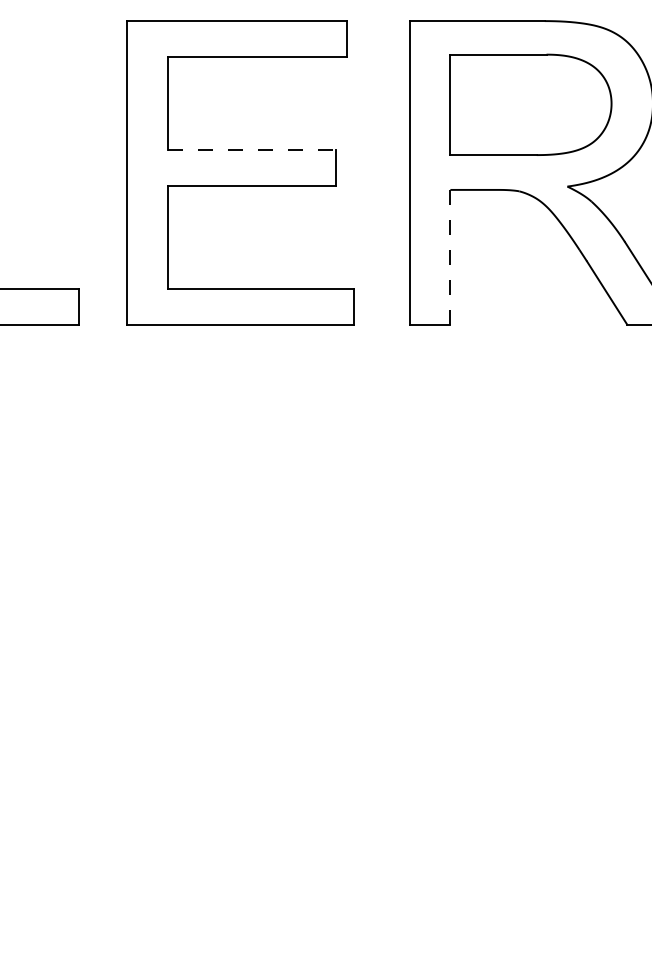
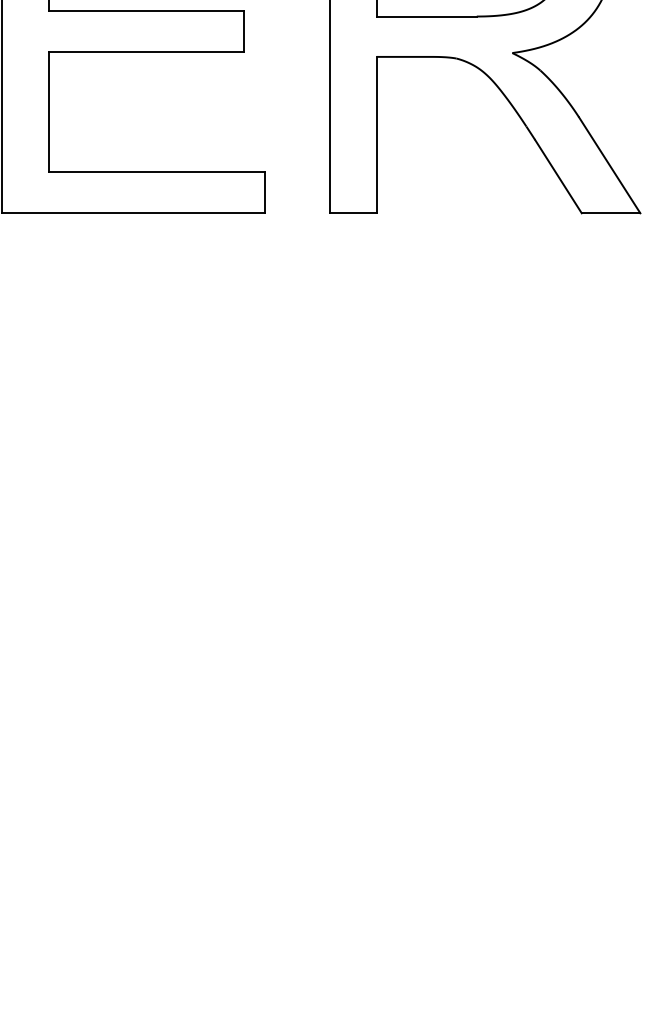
line: (252, 149) -> (147, 10), dashed -> solid
line: (450, 257) -> (376, 135), dashed -> solid

